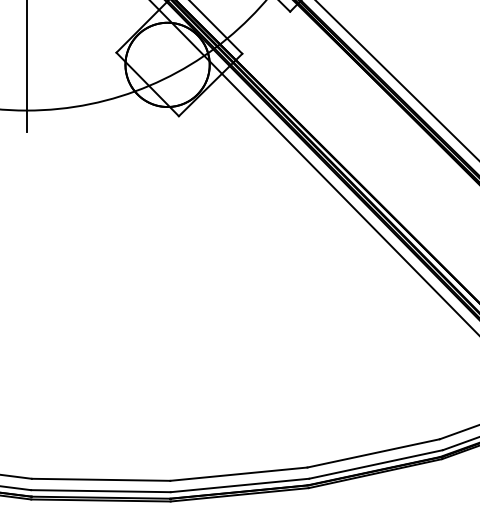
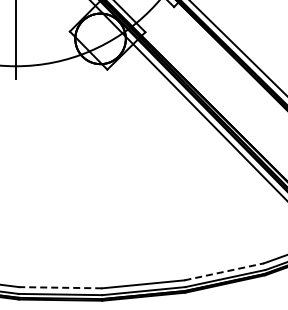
line: (374, 452) -> (224, 271), solid -> dashed
line: (100, 479) -> (60, 287), solid -> dashed

